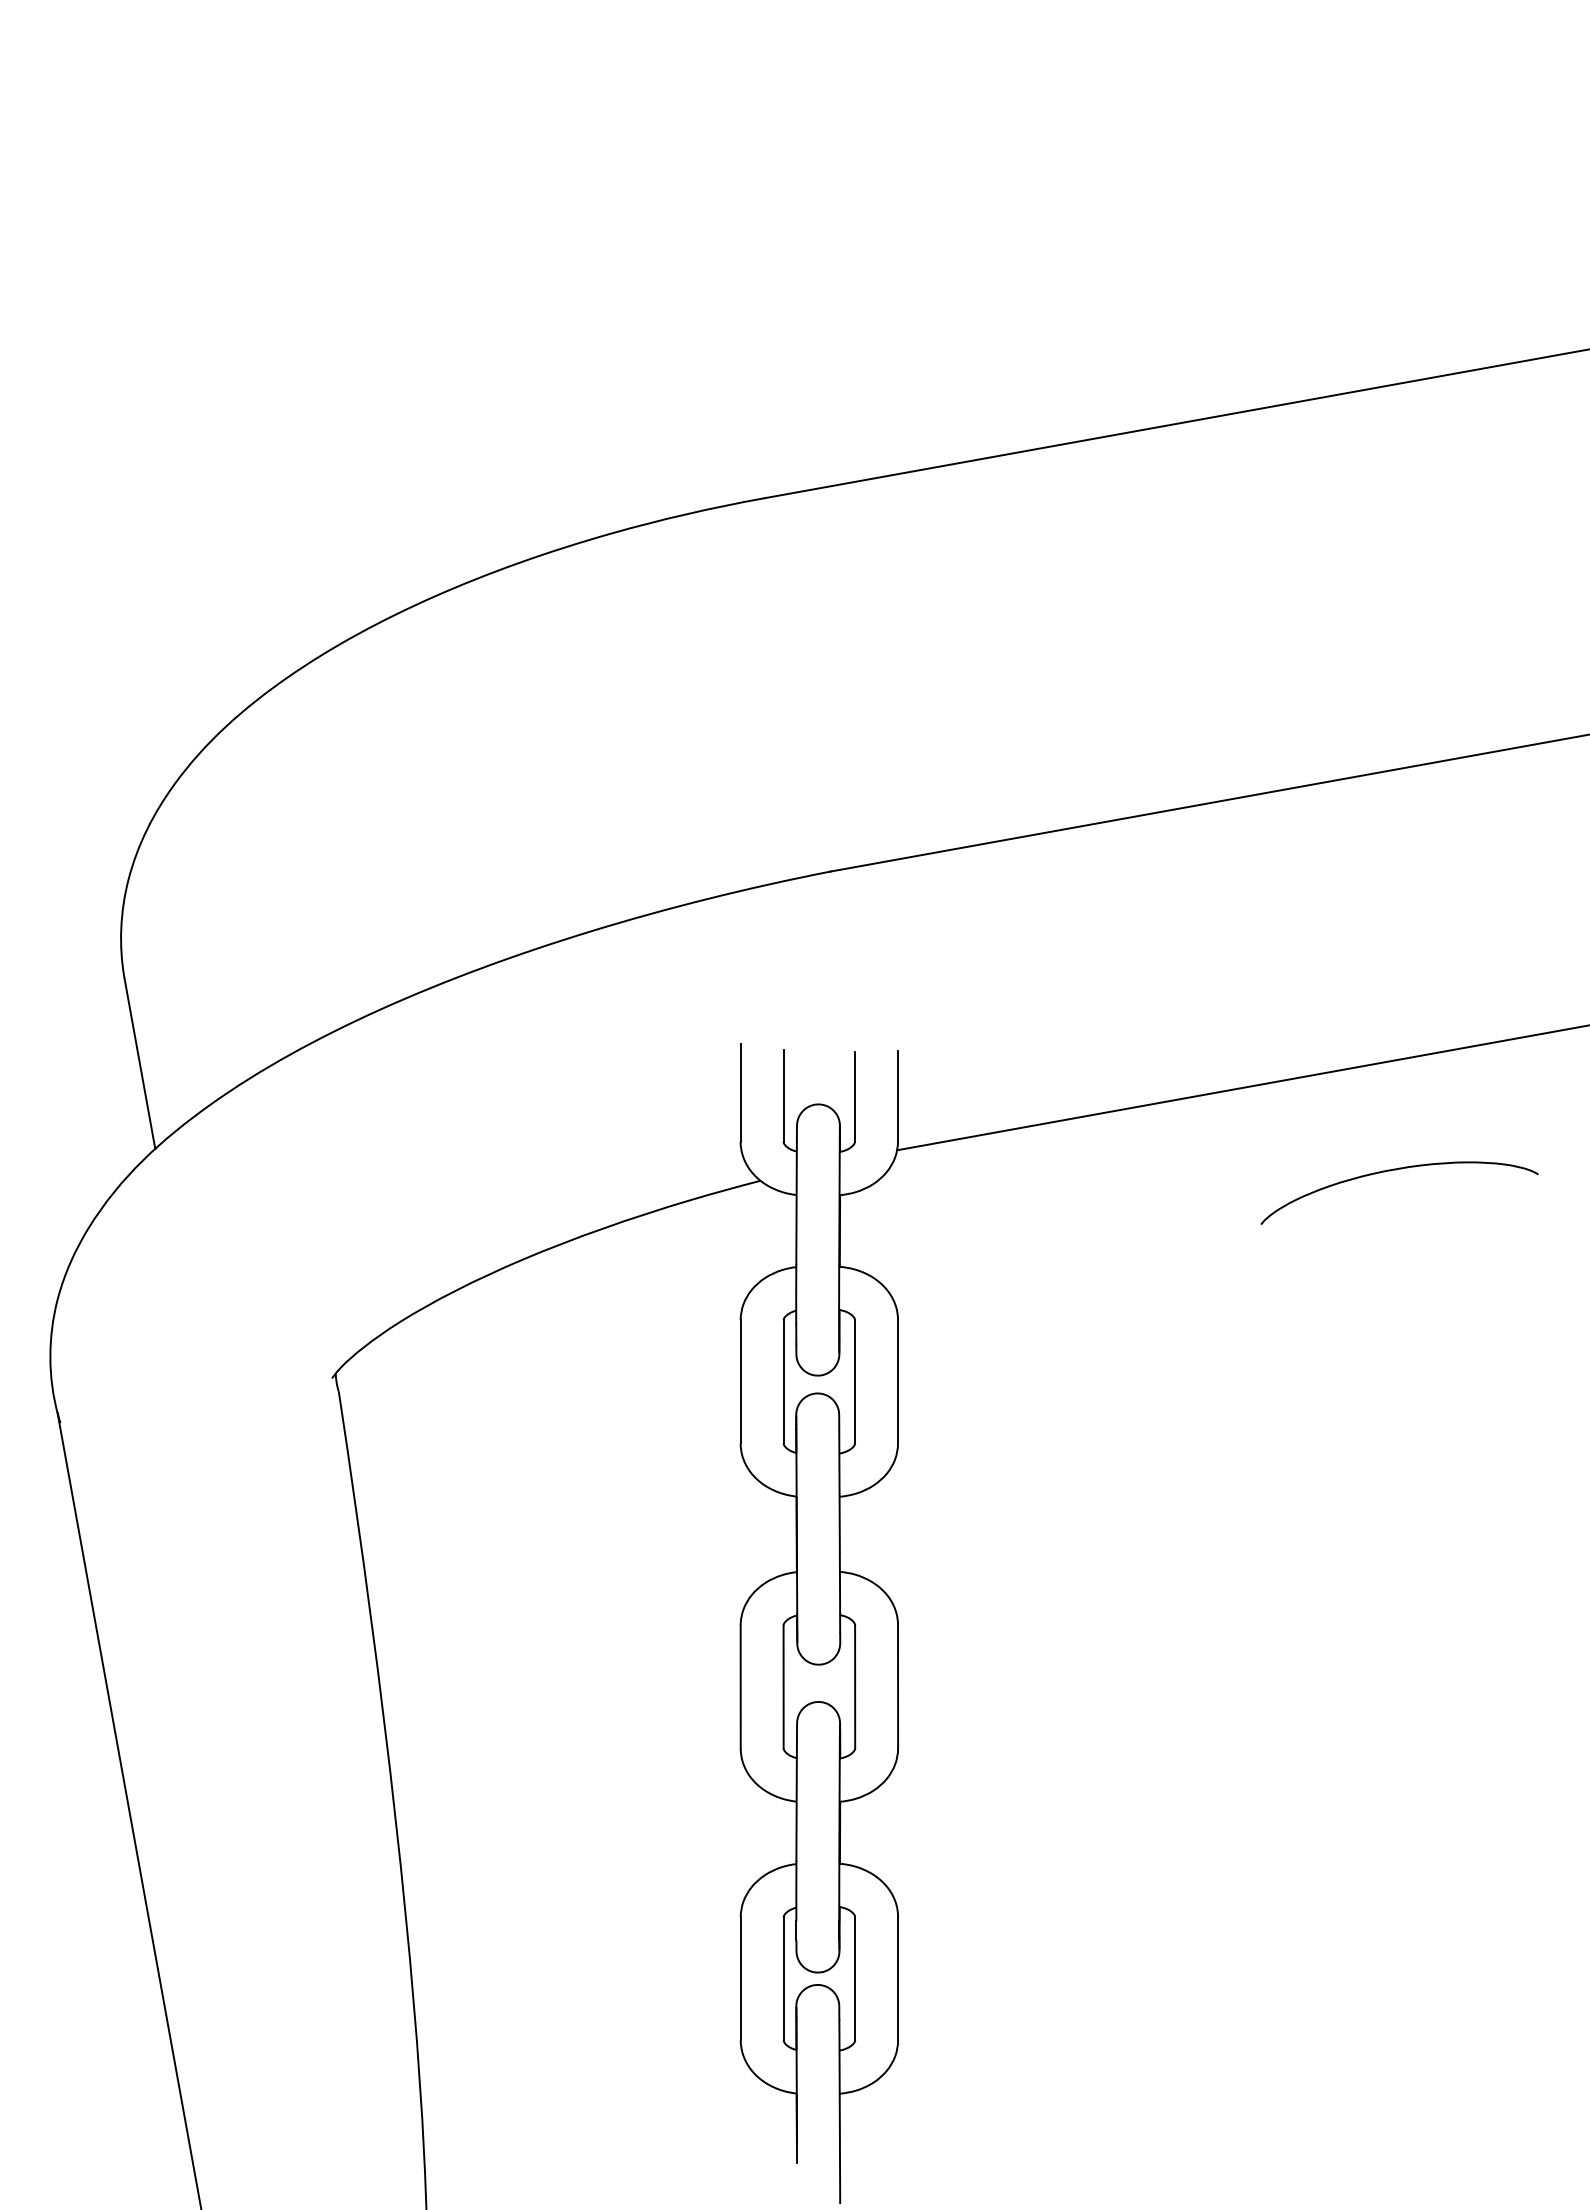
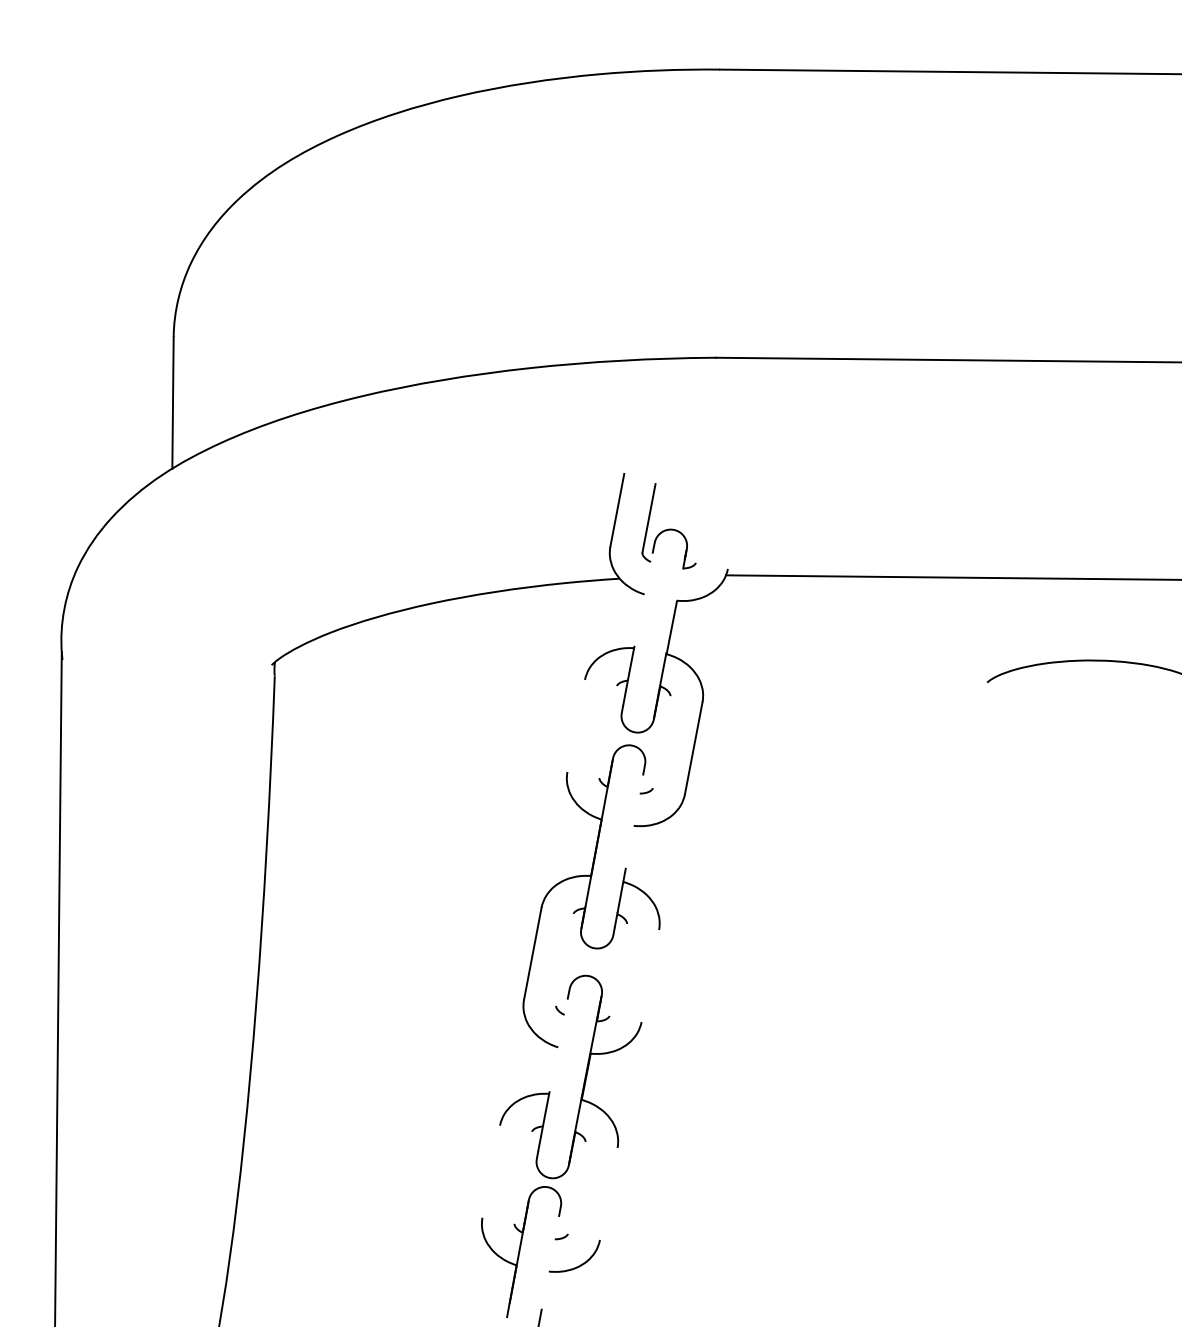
line: (897, 1095) -> (734, 534), removed
line: (855, 1096) -> (702, 529), removed
line: (796, 1201) -> (643, 599), removed
line: (839, 1202) -> (675, 606), removed
line: (740, 1381) -> (576, 725), removed
line: (783, 1381) -> (608, 731), removed
line: (855, 1381) -> (662, 742), removed
line: (839, 1491) -> (634, 821), removed
line: (783, 1686) -> (564, 959), removed
line: (855, 1686) -> (618, 969), removed
line: (898, 1686) -> (650, 975), removed
line: (796, 1798) -> (558, 1044), removed
line: (740, 1978) -> (491, 1171), removed
line: (783, 1978) -> (523, 1177), removed
line: (855, 1978) -> (577, 1187), removed
line: (898, 1978) -> (609, 1193), removed
line: (839, 2081) -> (550, 1262), removed

